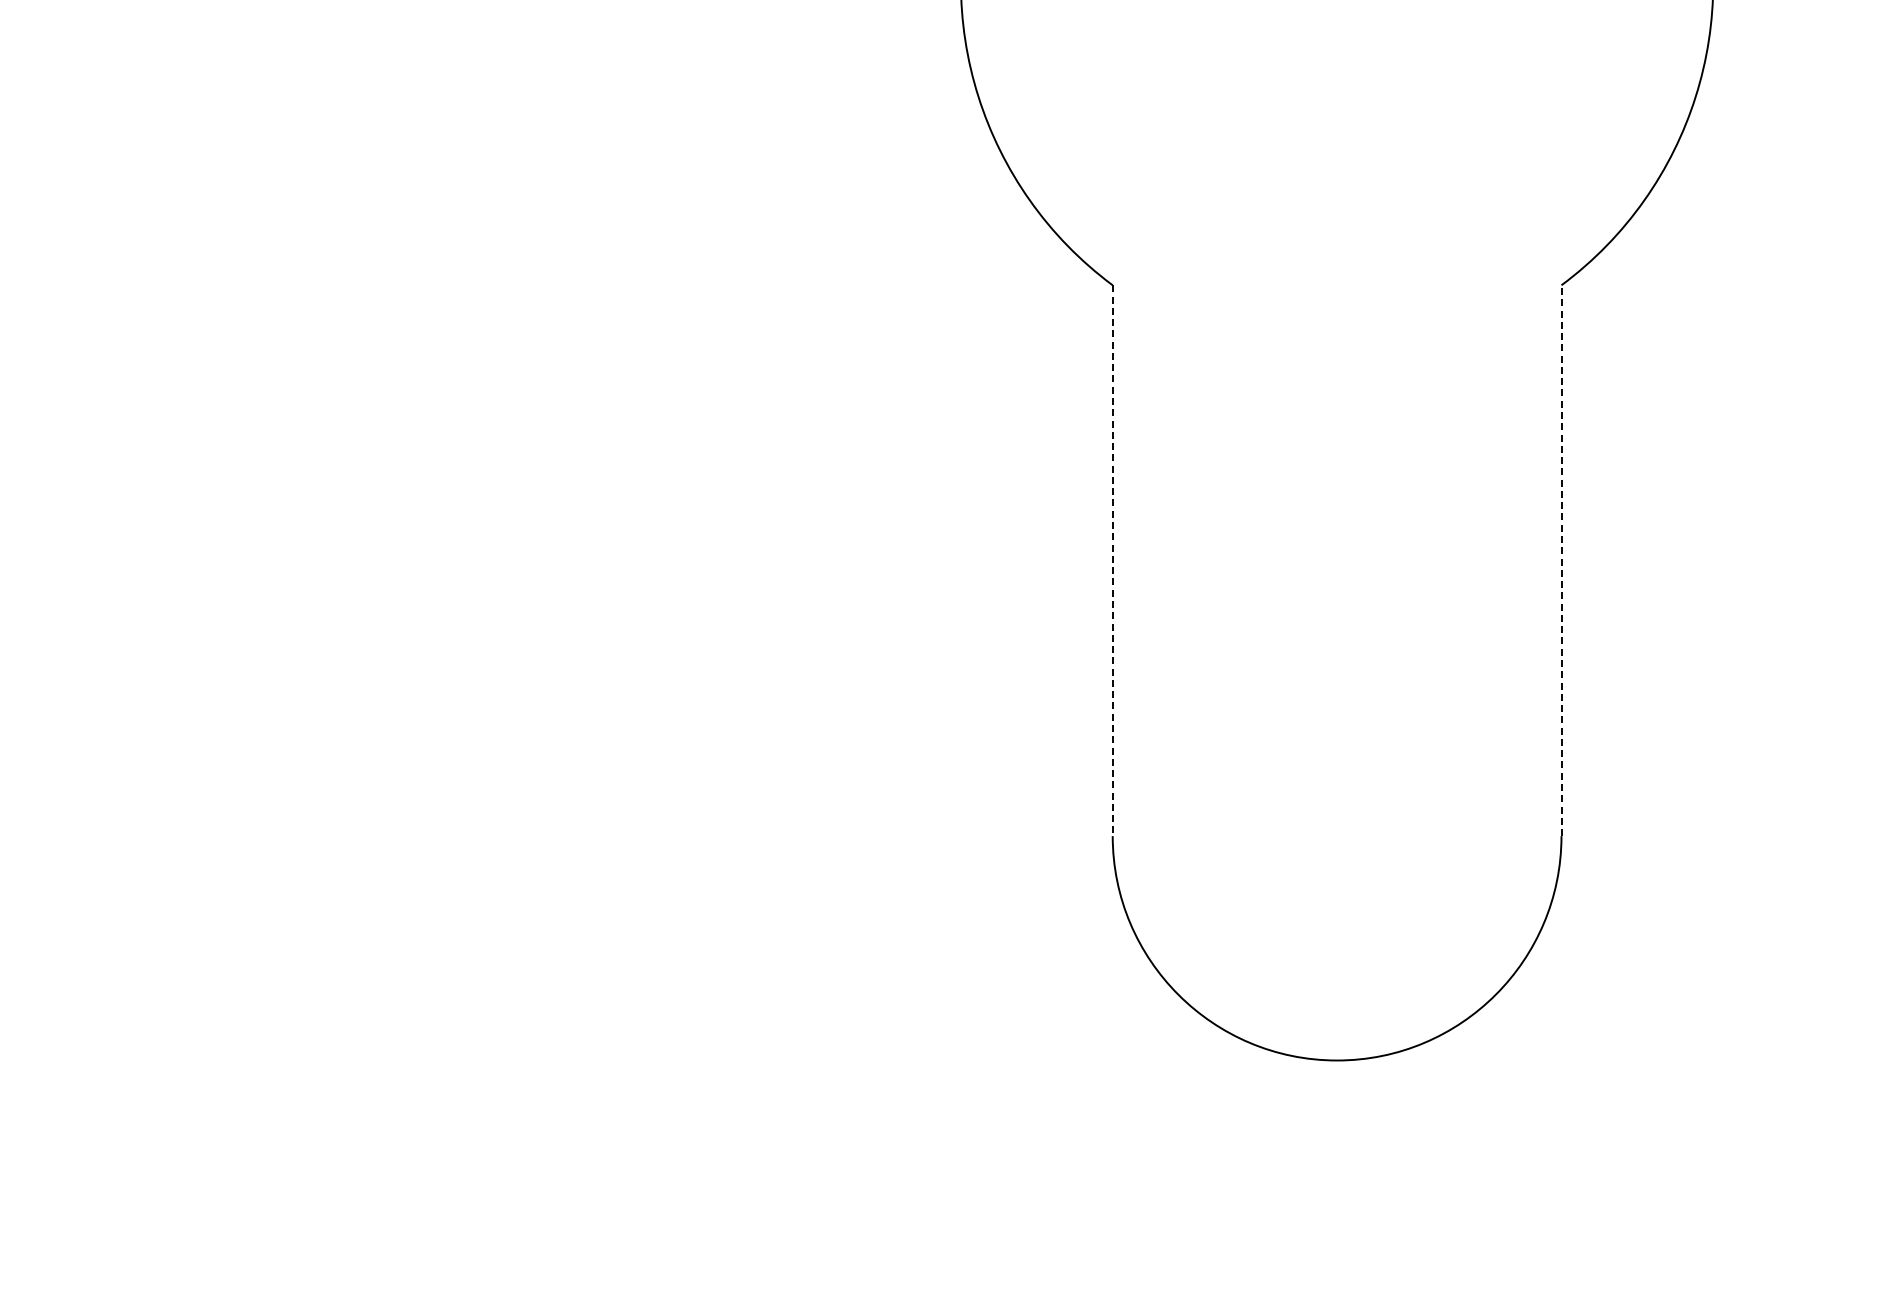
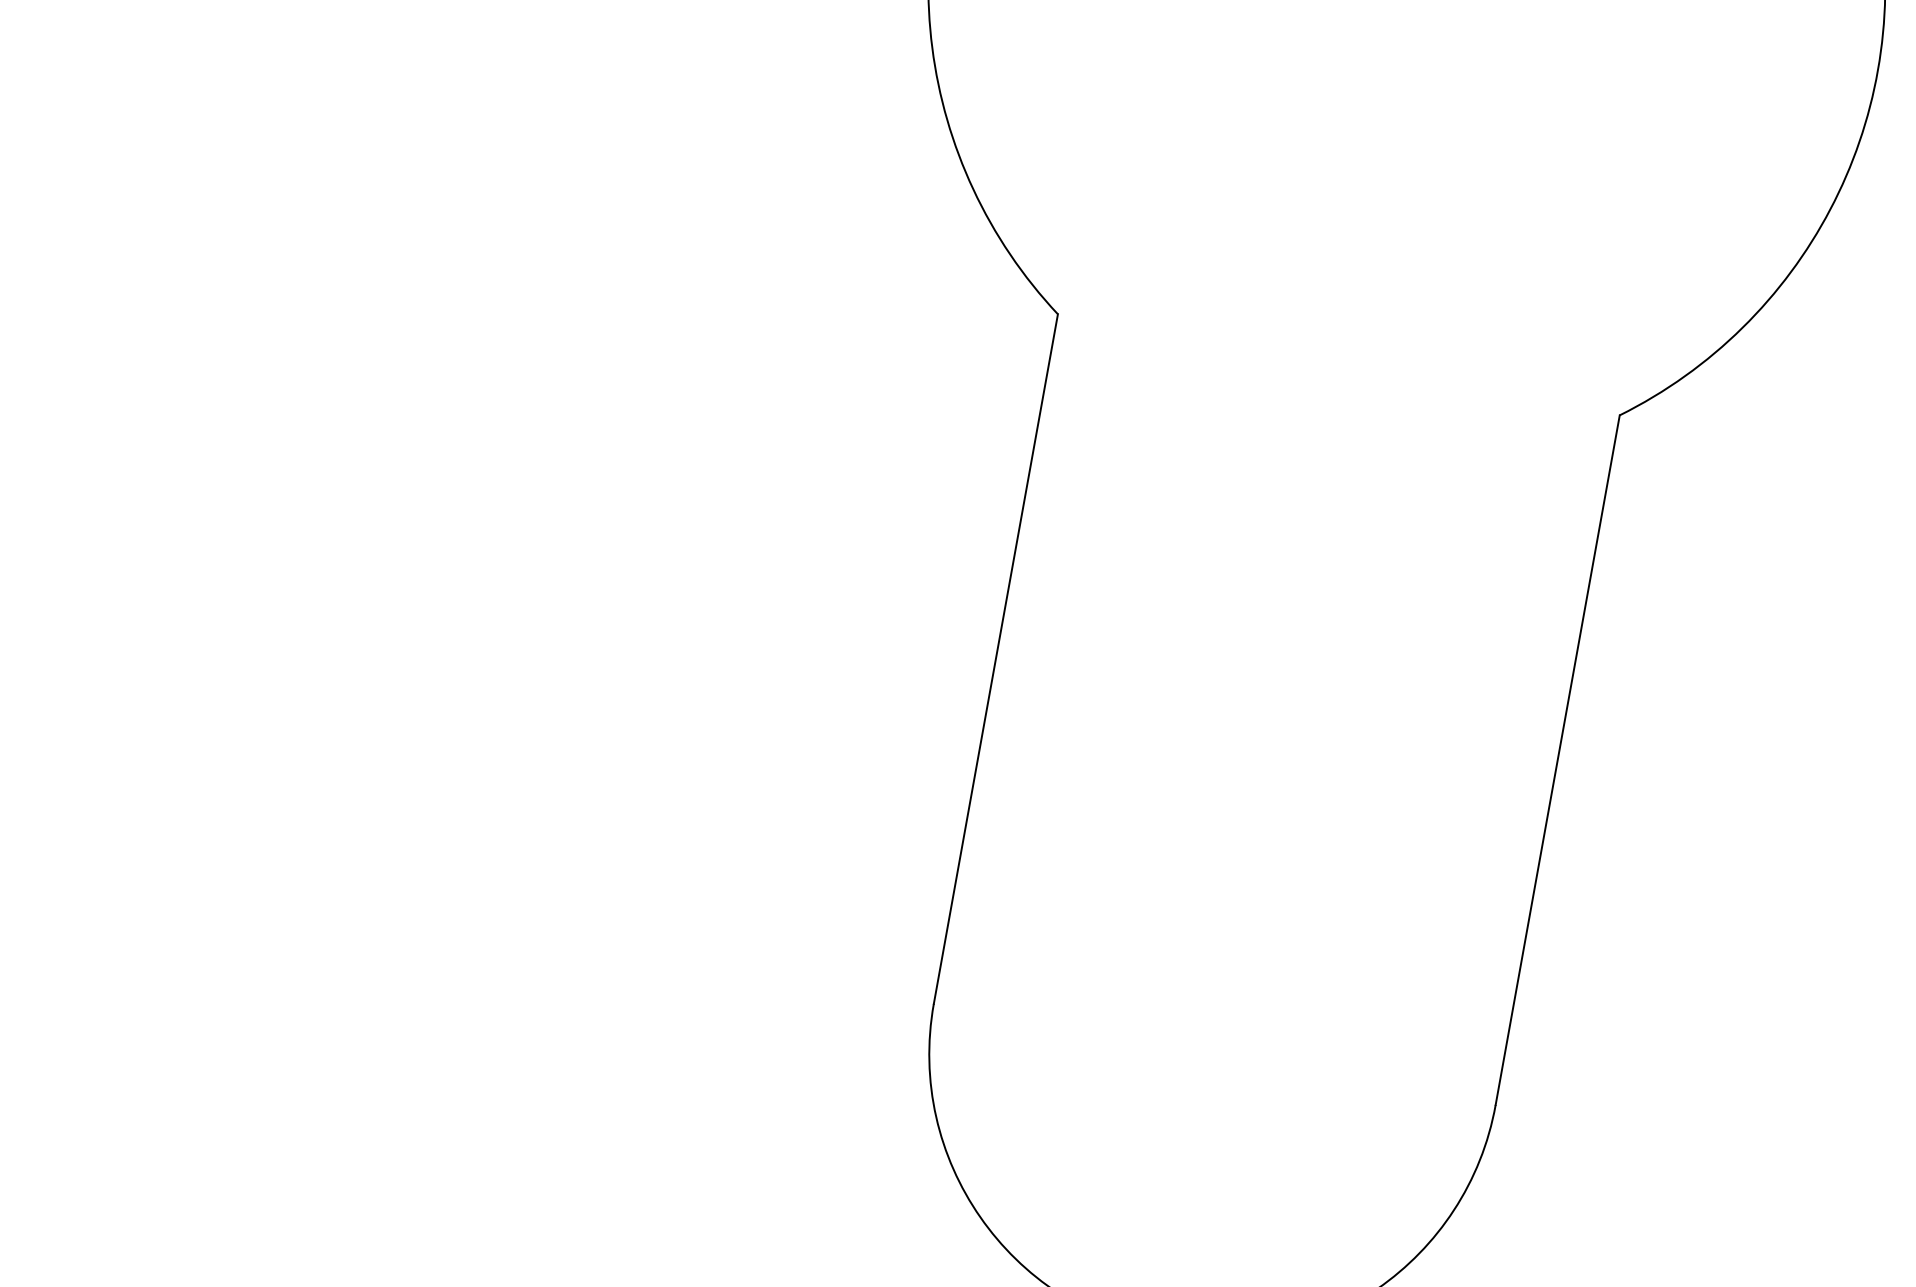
line: (1561, 560) -> (1557, 759), dashed -> solid
line: (1112, 561) -> (995, 659), dashed -> solid

